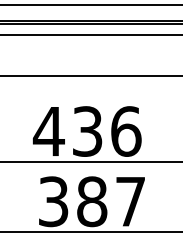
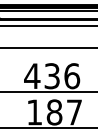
text: (53, 201) -> (34, 112), 387 -> 187

